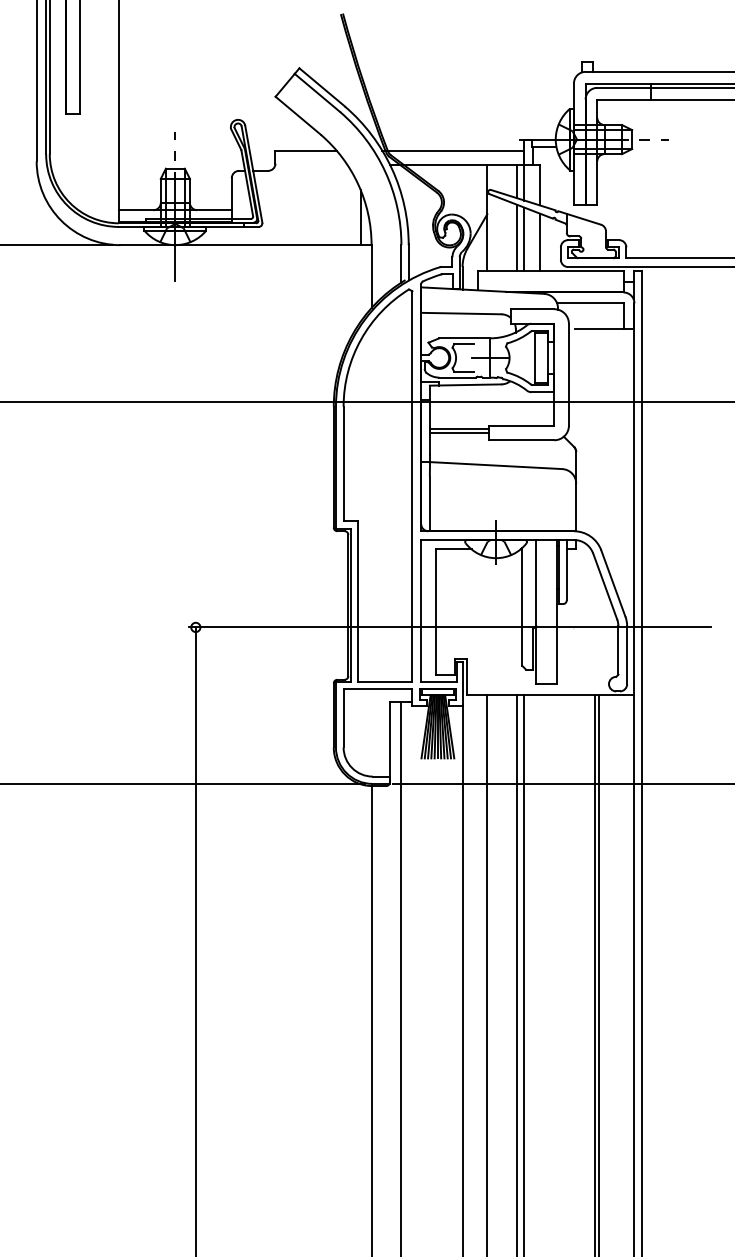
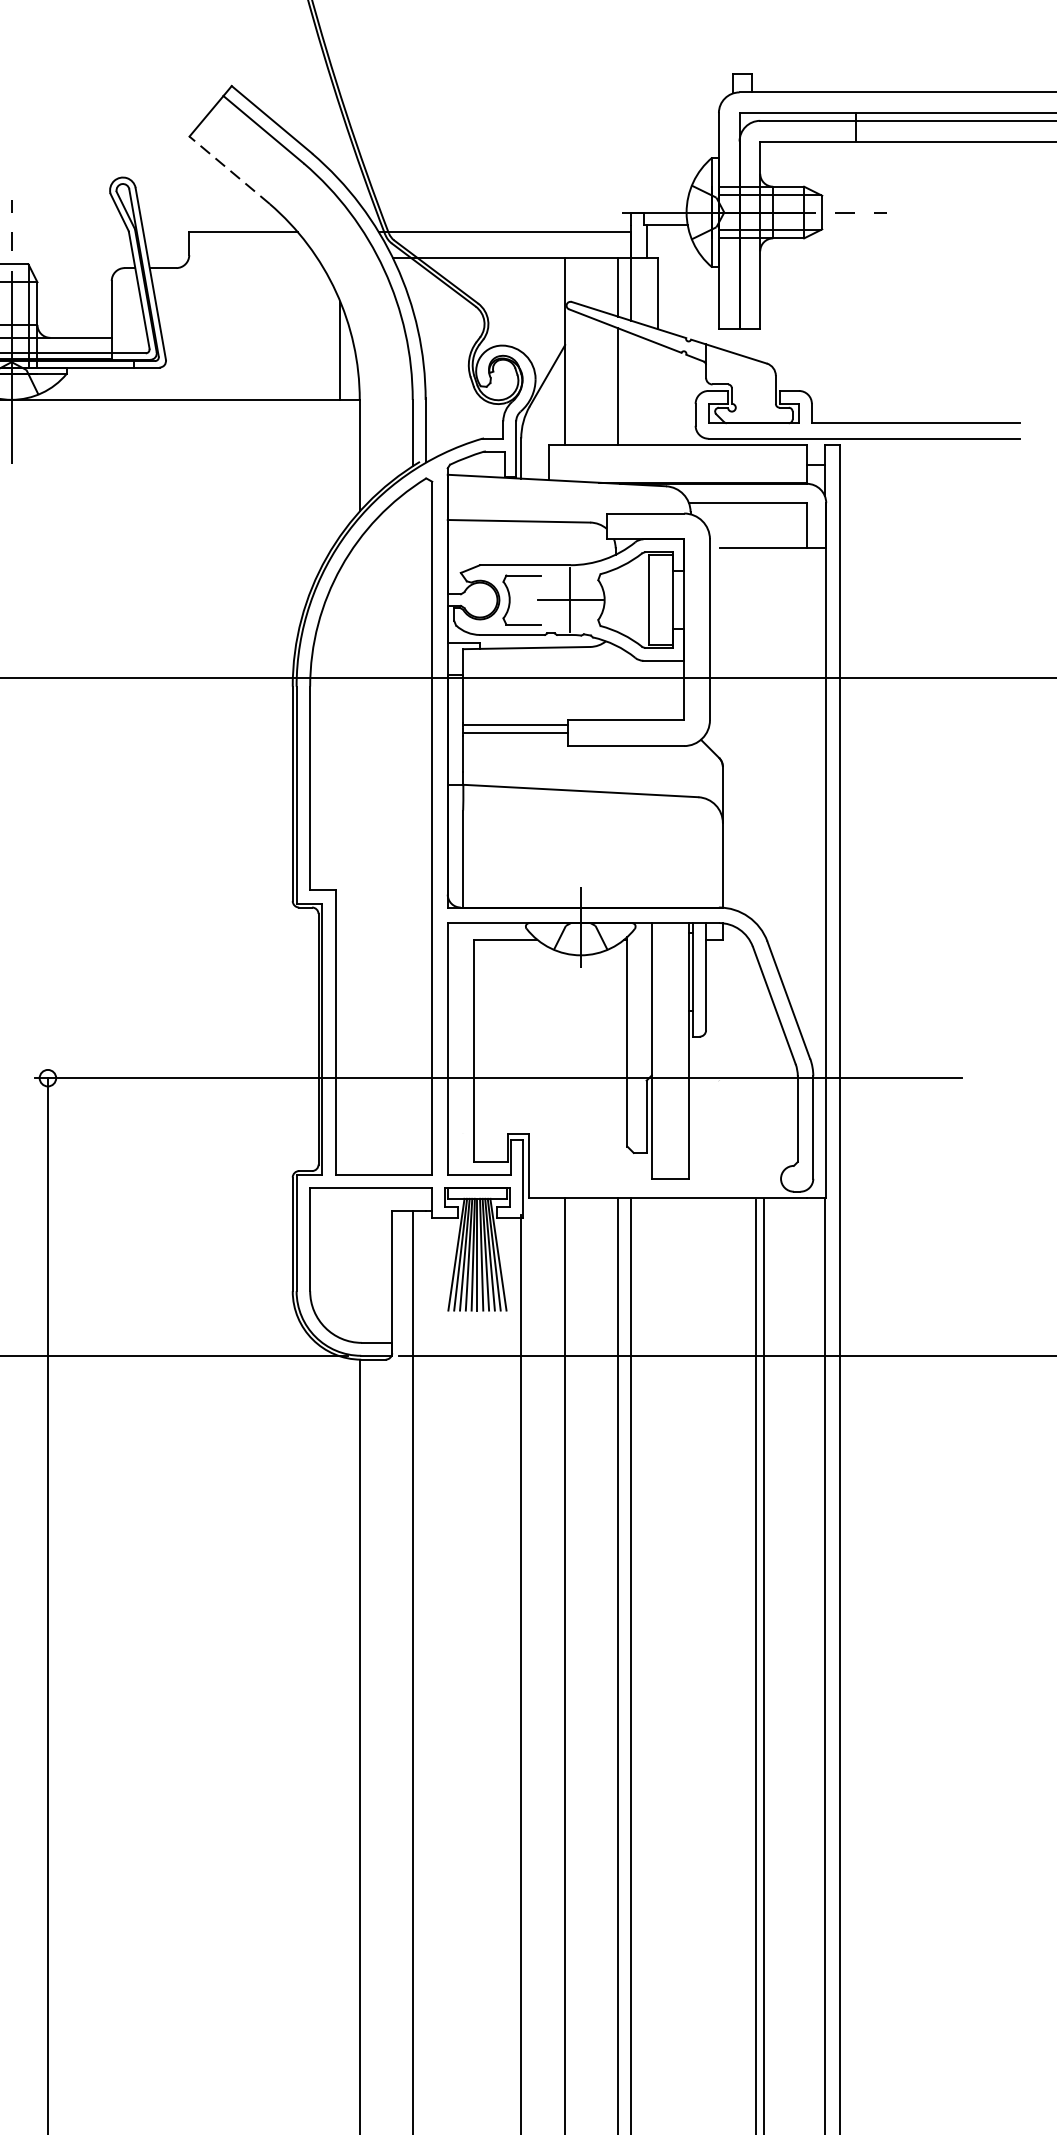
line: (298, 115) -> (230, 169), solid -> dashed
line: (524, 238) -> (631, 388), removed
line: (539, 241) -> (657, 393), removed

